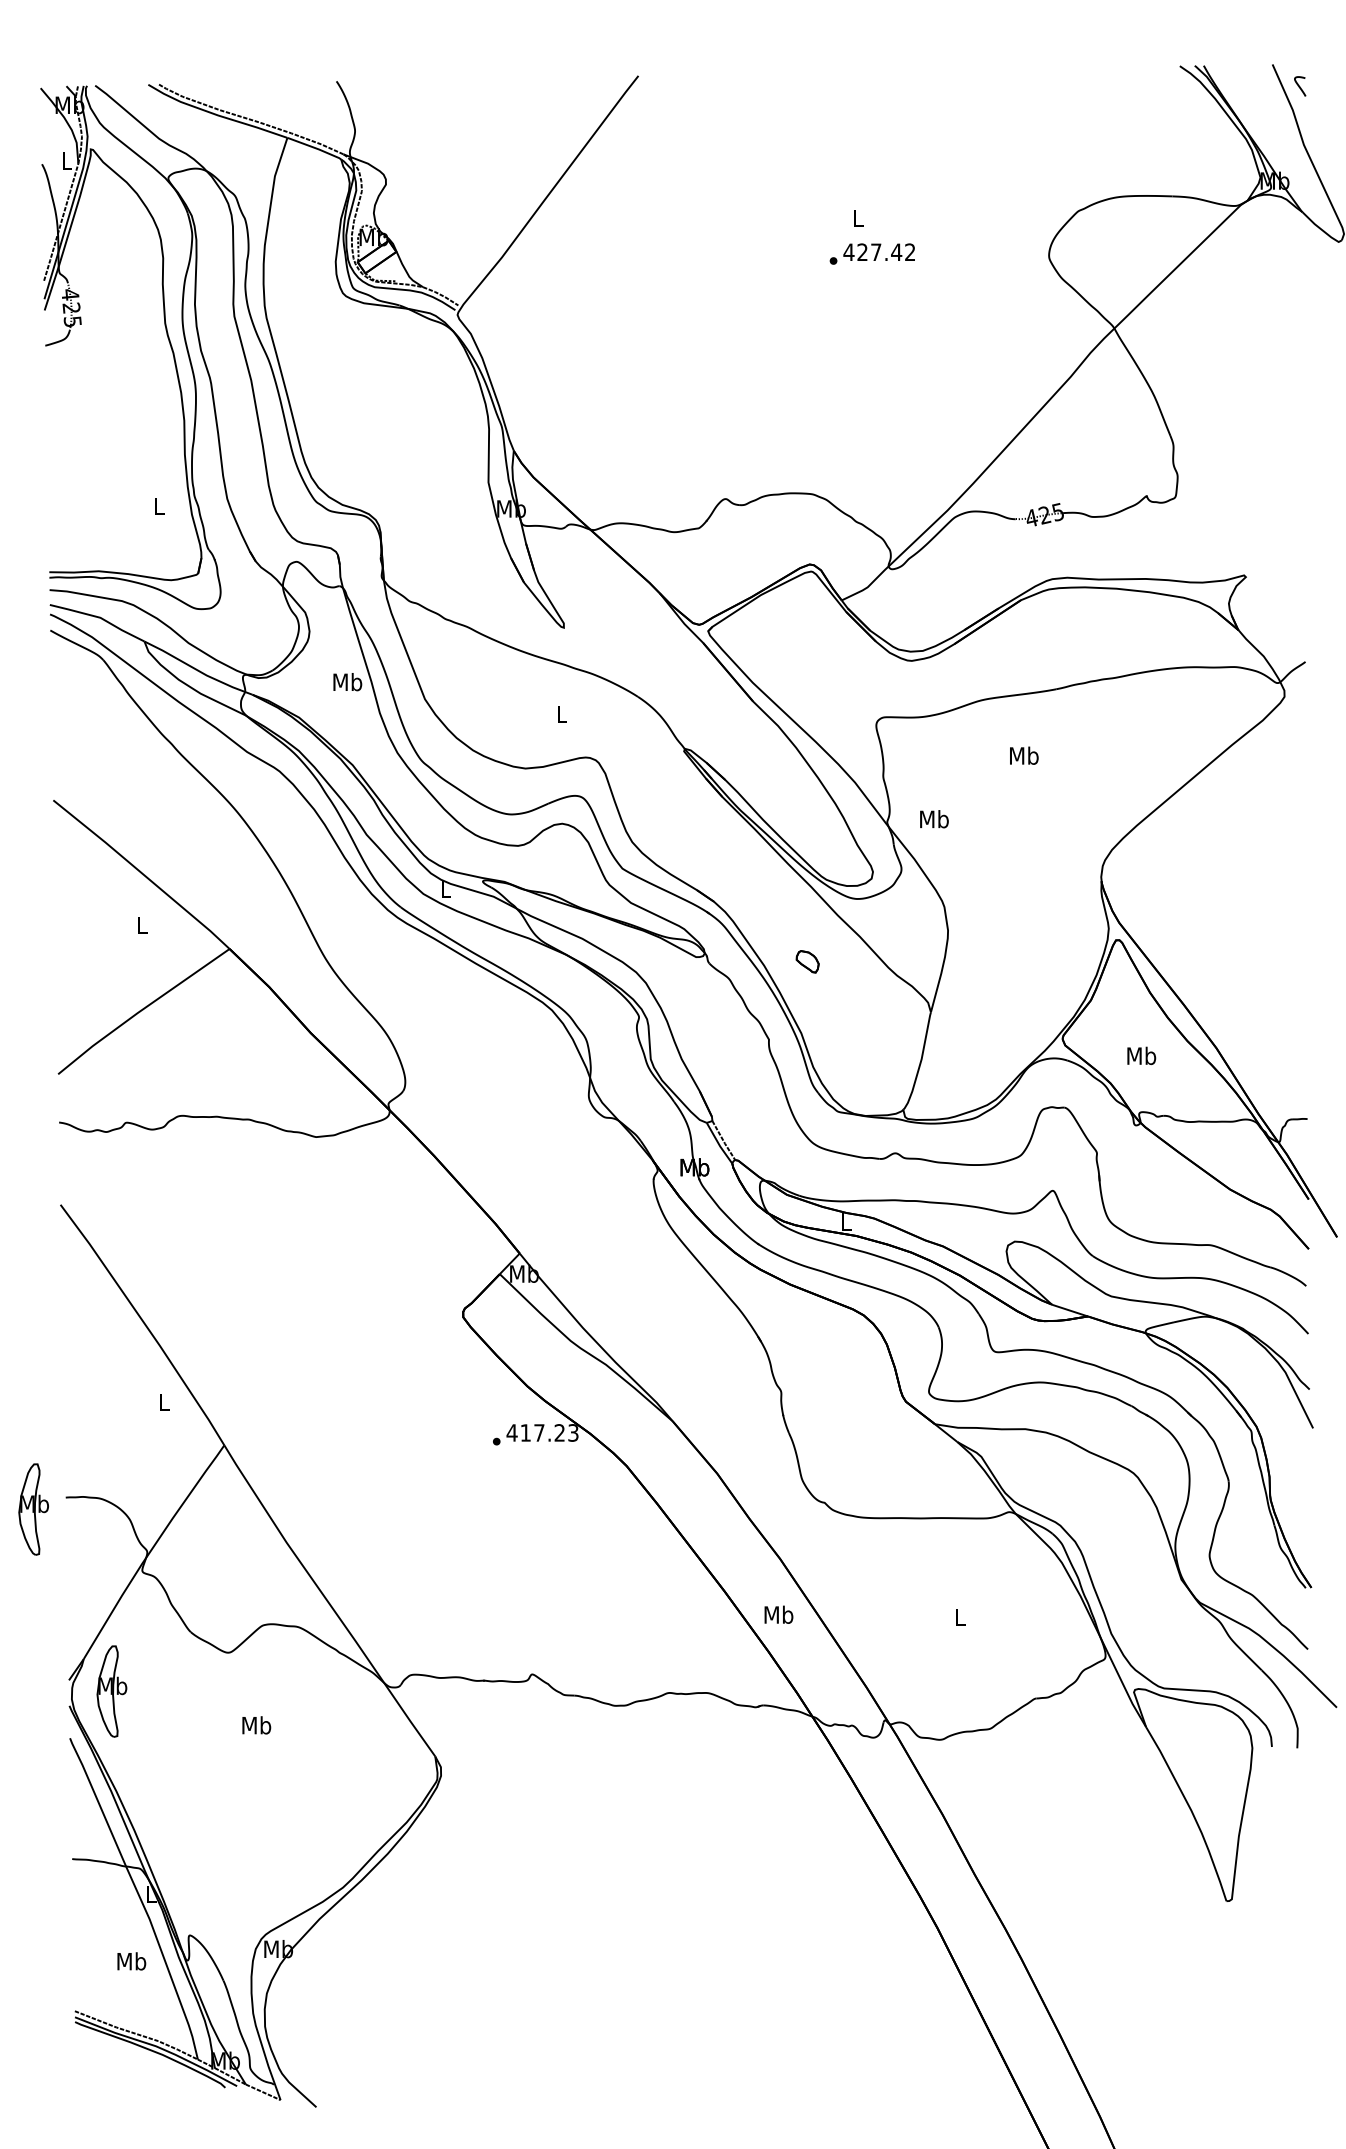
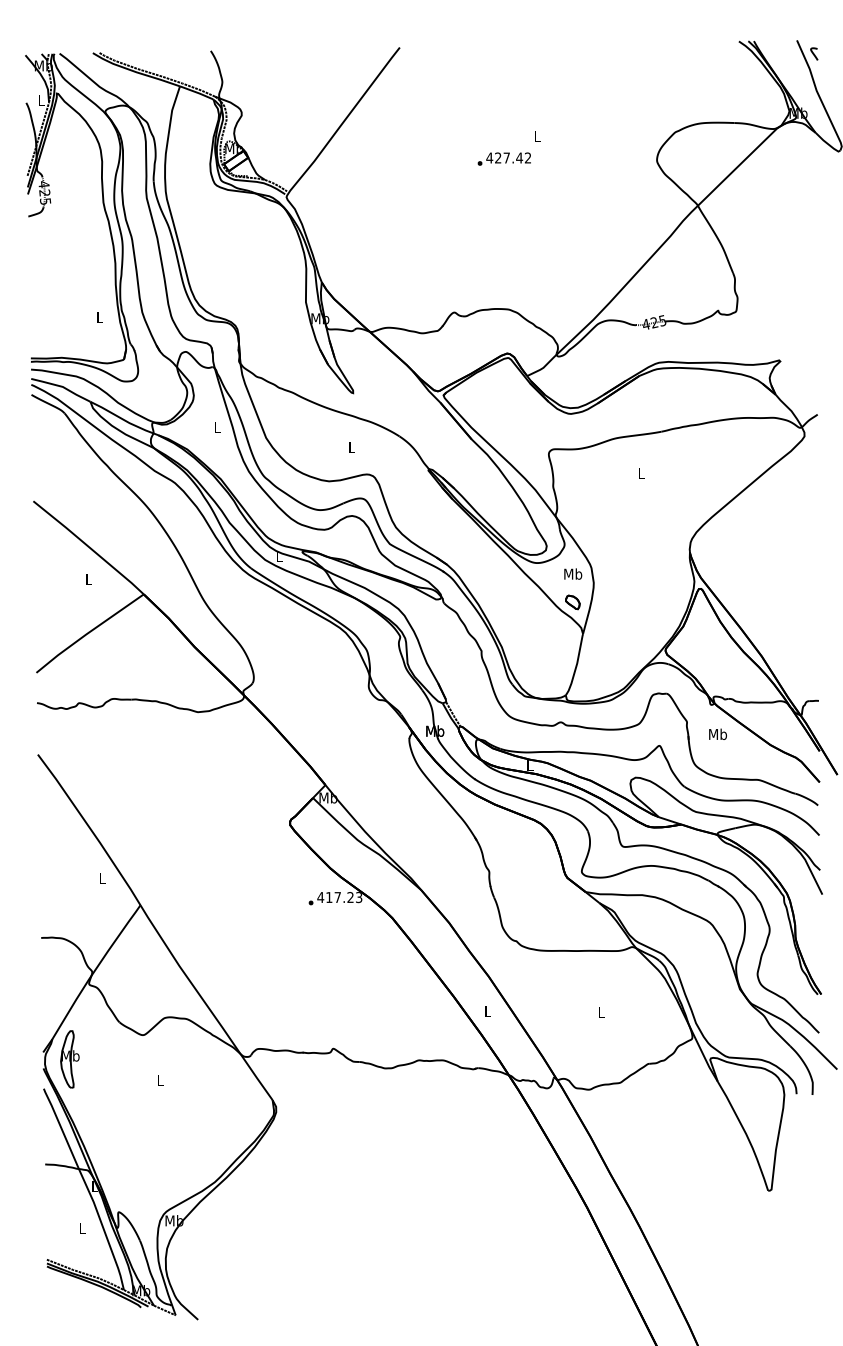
text: (870, 253) -> (503, 158), moved
text: (347, 680) -> (217, 426), Mb -> L
text: (1024, 755) -> (641, 473), Mb -> L
text: (934, 818) -> (573, 573), moved
part: (807, 961) -> (572, 602), moved
text: (1140, 1054) -> (717, 733), moved
part: (32, 1509) -> (20, 945), removed
text: (778, 1614) -> (487, 1011), Mb -> L
text: (256, 1725) -> (160, 1080), Mb -> L
text: (131, 1961) -> (82, 1228), Mb -> L

